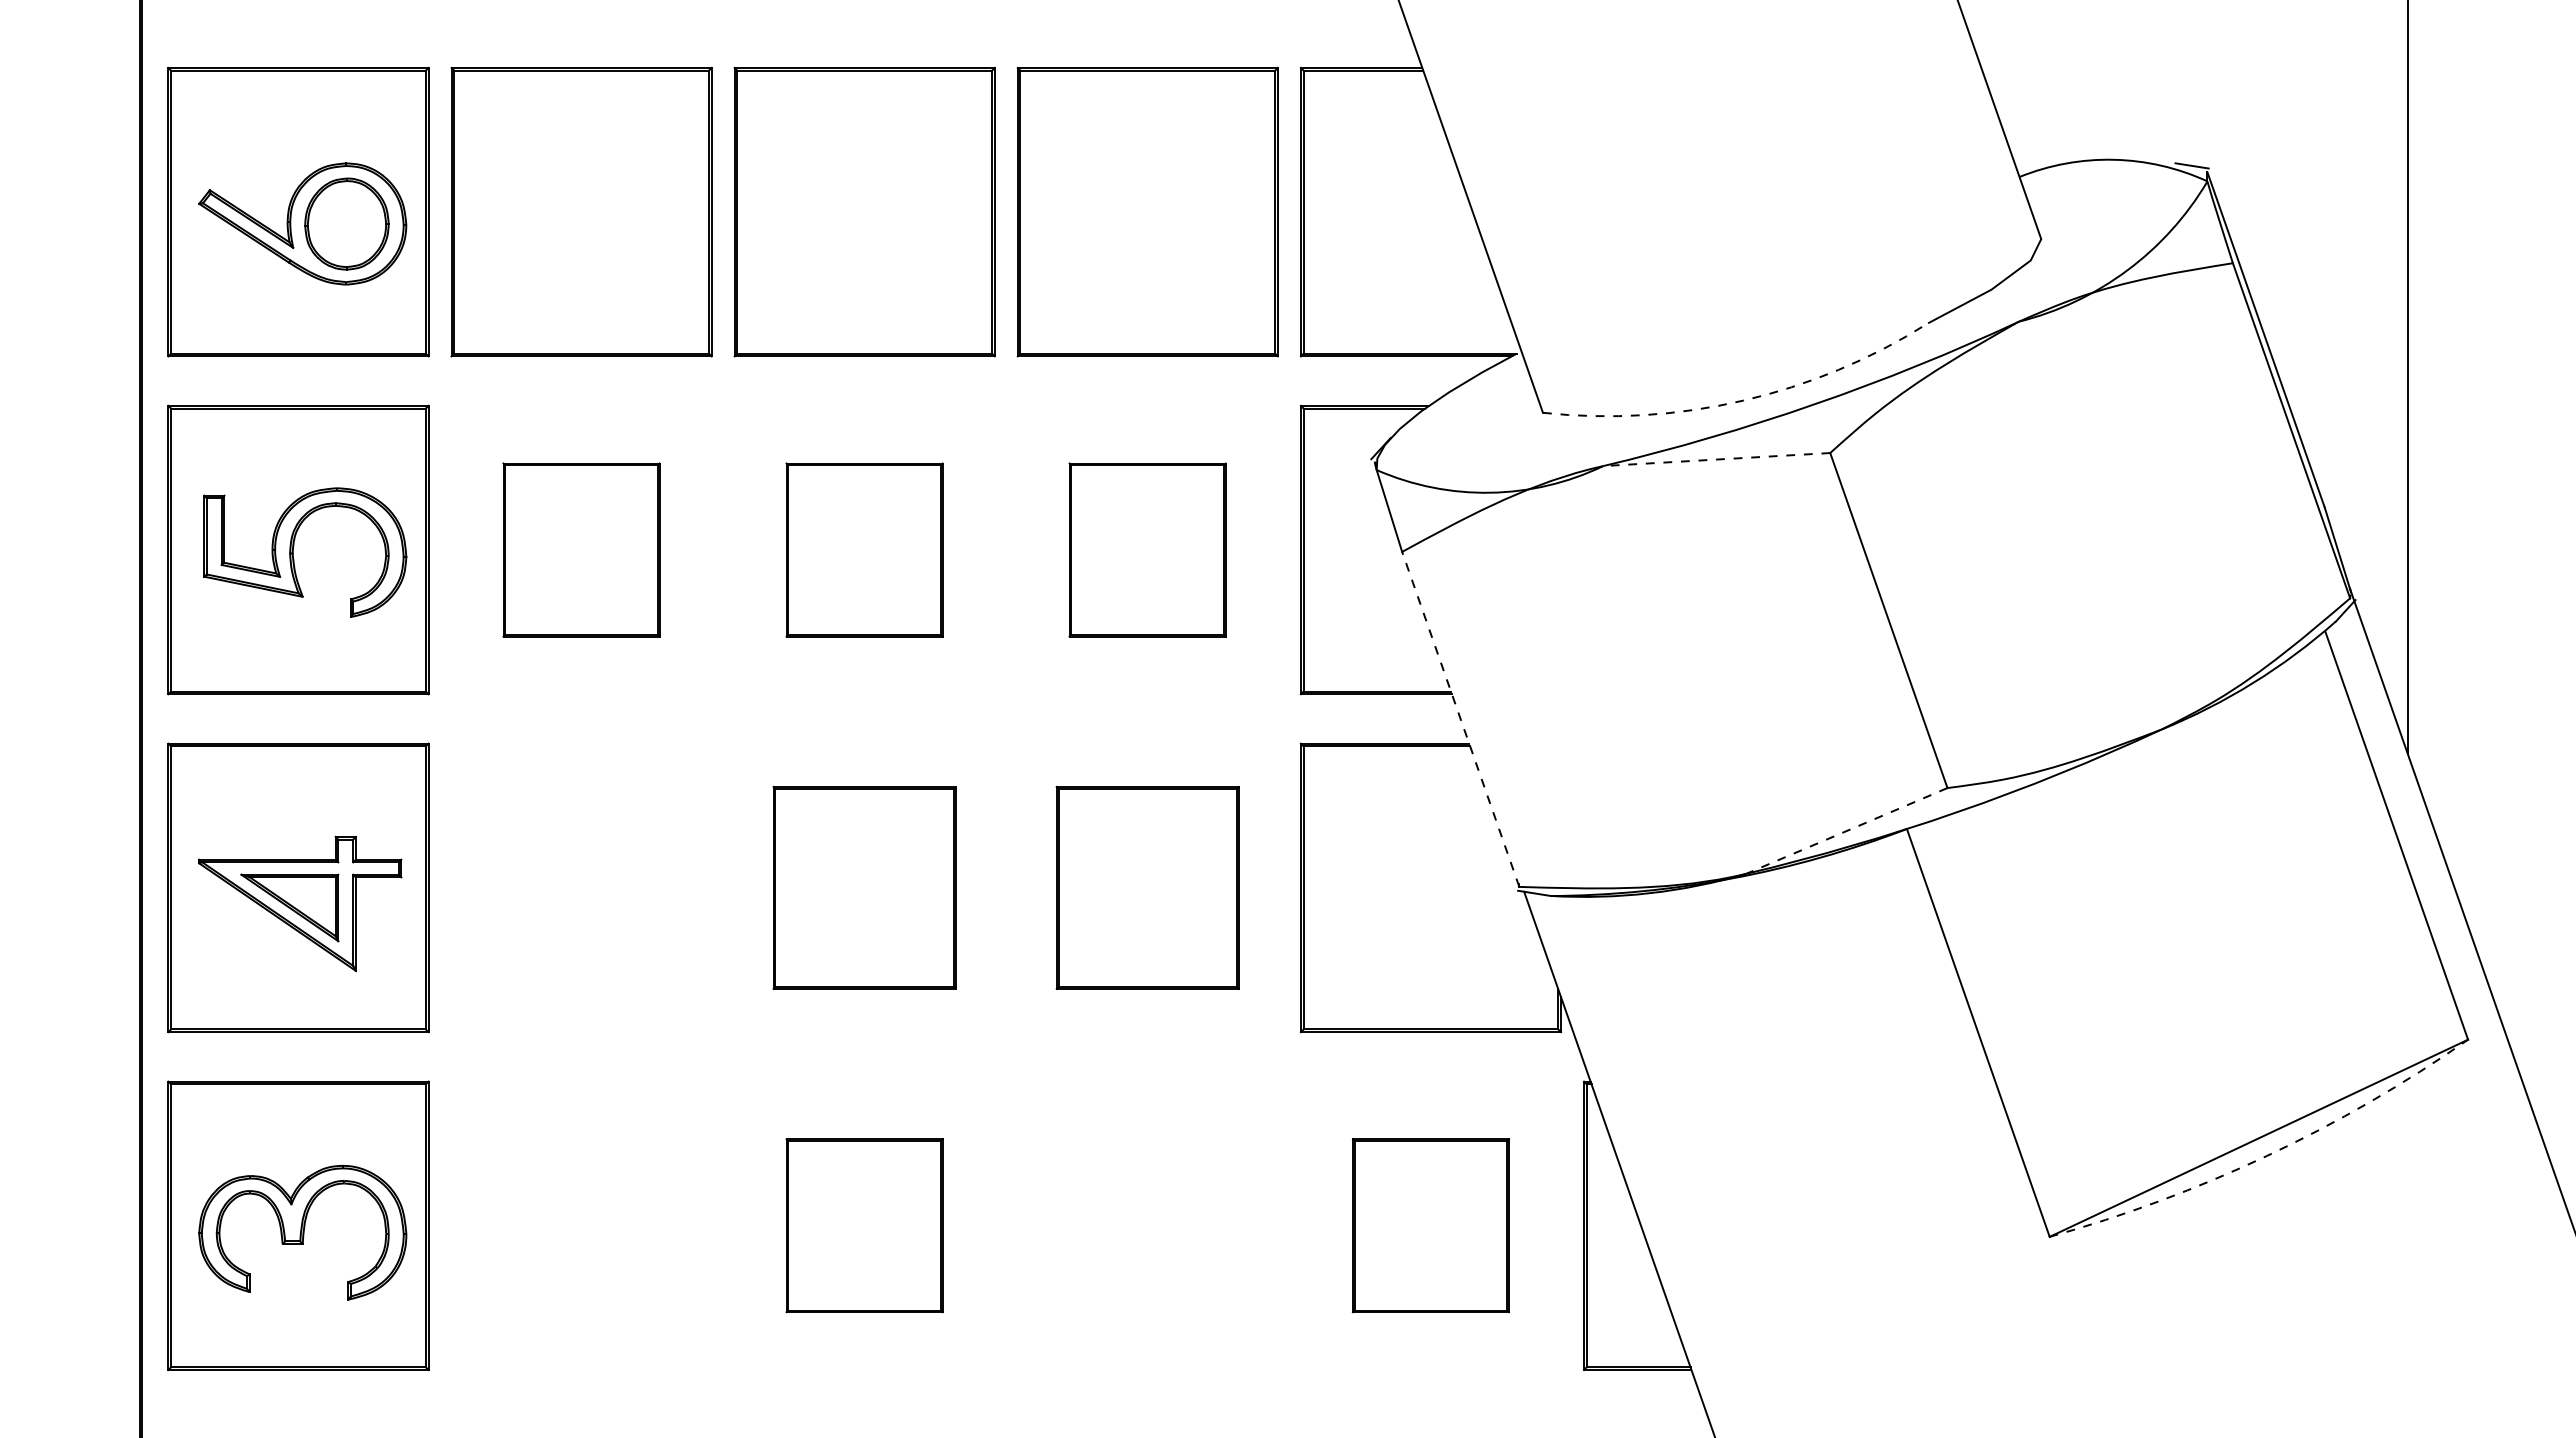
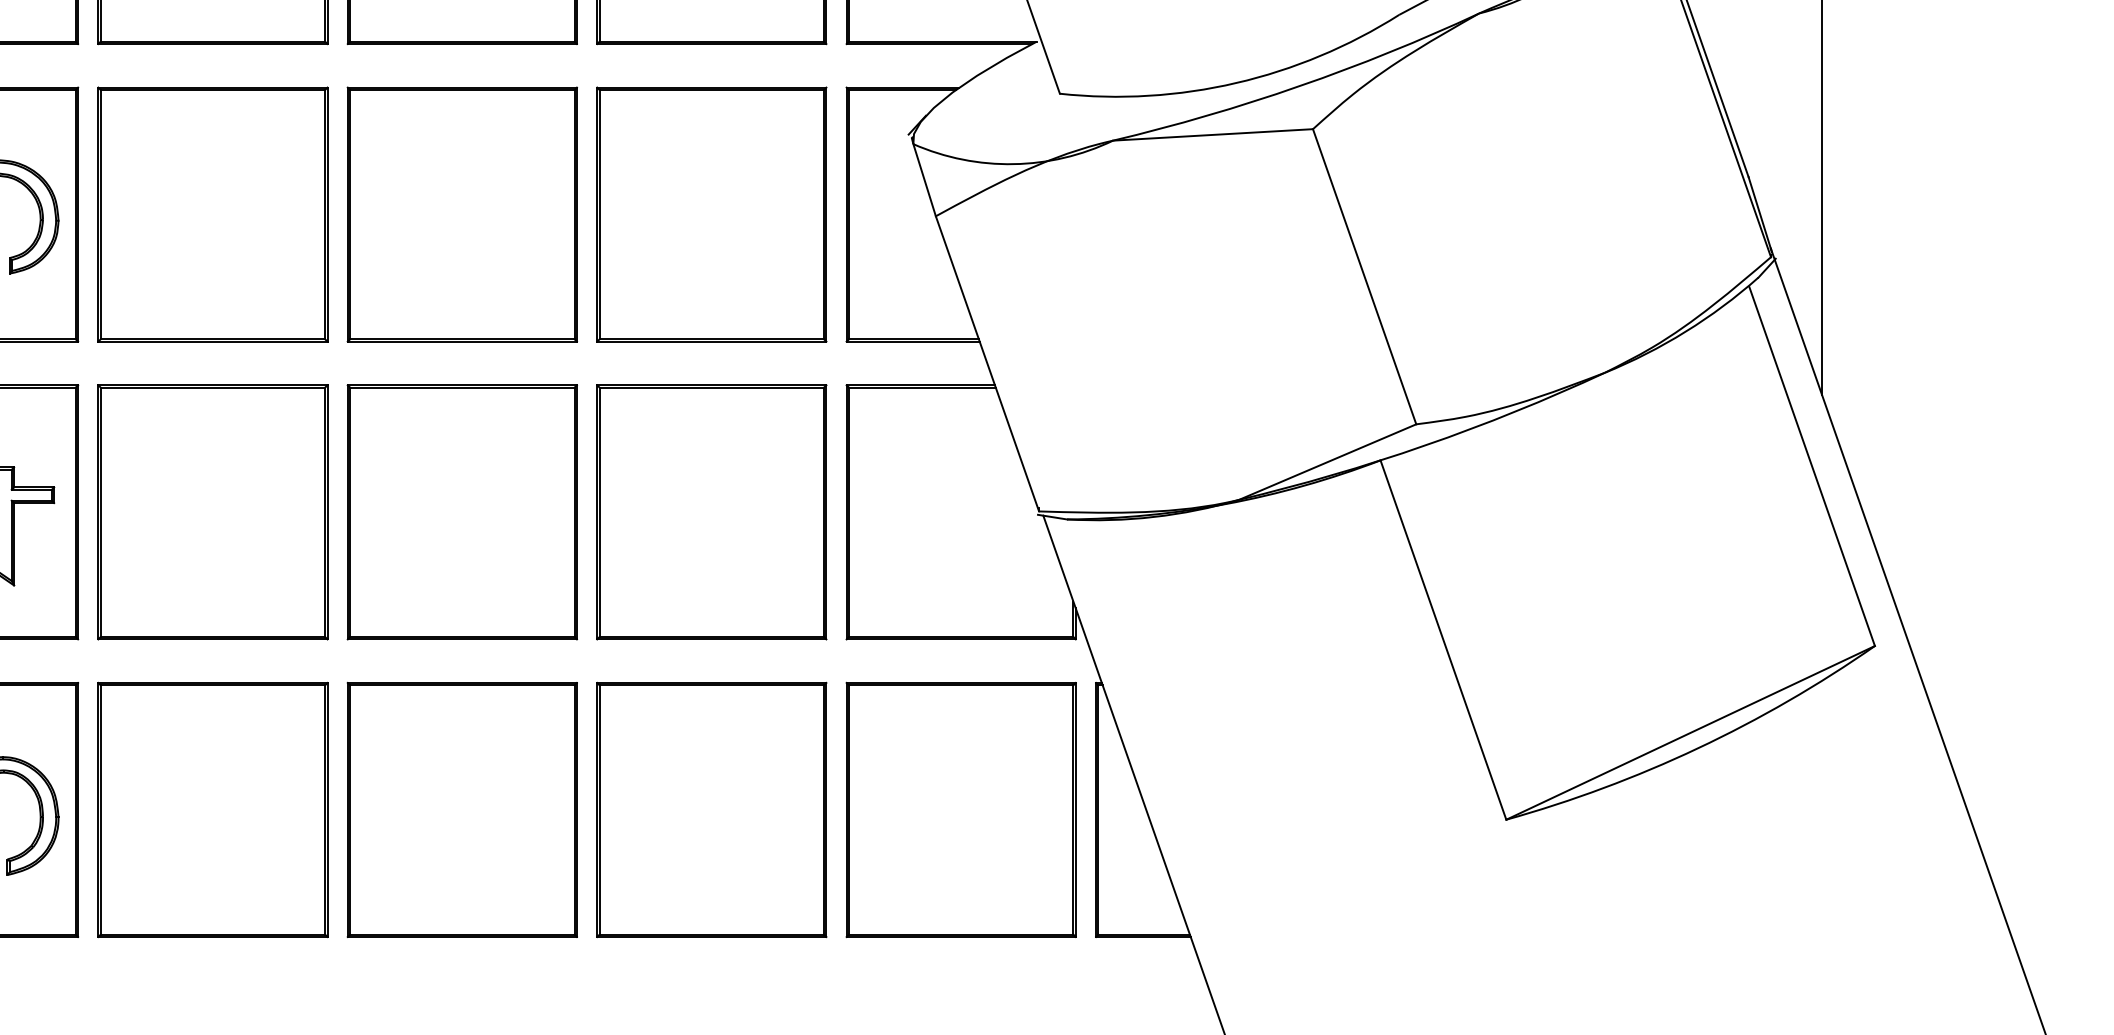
arc: (1743, 400) -> (1236, 82), dashed -> solid
line: (1716, 459) -> (1212, 134), dashed -> solid
part: (581, 549) -> (212, 214), size x1.67
part: (864, 549) -> (462, 214), size x1.67
part: (1147, 549) -> (711, 214), size x1.67
line: (1460, 718) -> (987, 363), dashed -> solid
line: (1846, 831) -> (1327, 462), dashed -> solid
part: (581, 887) -> (212, 511), added
part: (864, 887) -> (462, 511), size x1.43
part: (1147, 887) -> (711, 511), size x1.43
arc: (2267, 1155) -> (1698, 748), dashed -> solid
part: (581, 1225) -> (212, 809), added
part: (864, 1225) -> (462, 809), size x1.67
part: (1147, 1225) -> (711, 809), added
part: (1430, 1225) -> (960, 809), size x1.67

